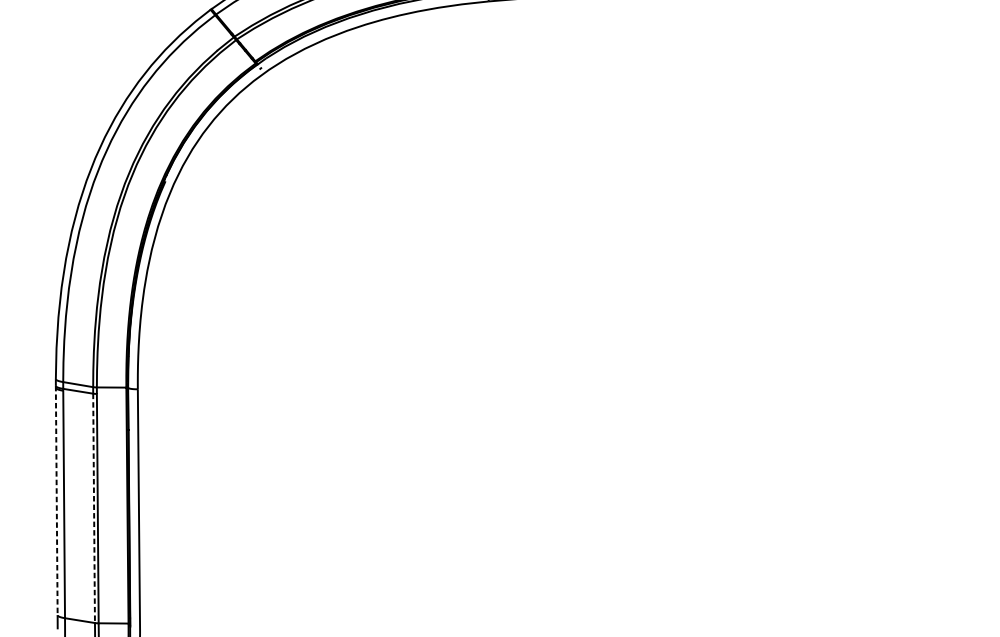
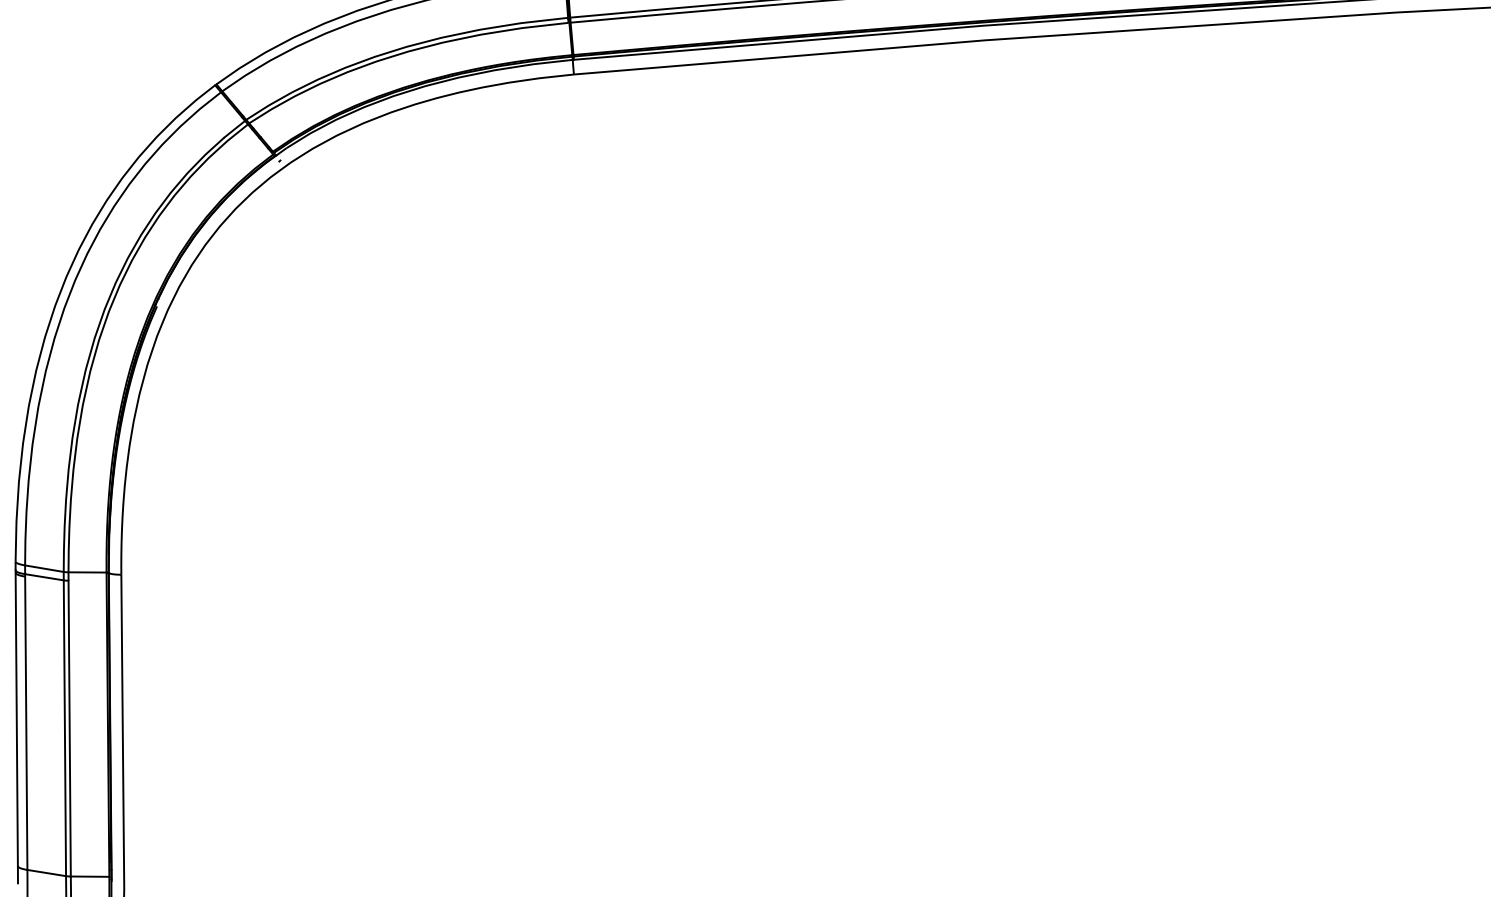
line: (56, 500) -> (16, 718), dashed -> solid
line: (93, 508) -> (64, 728), dashed -> solid

